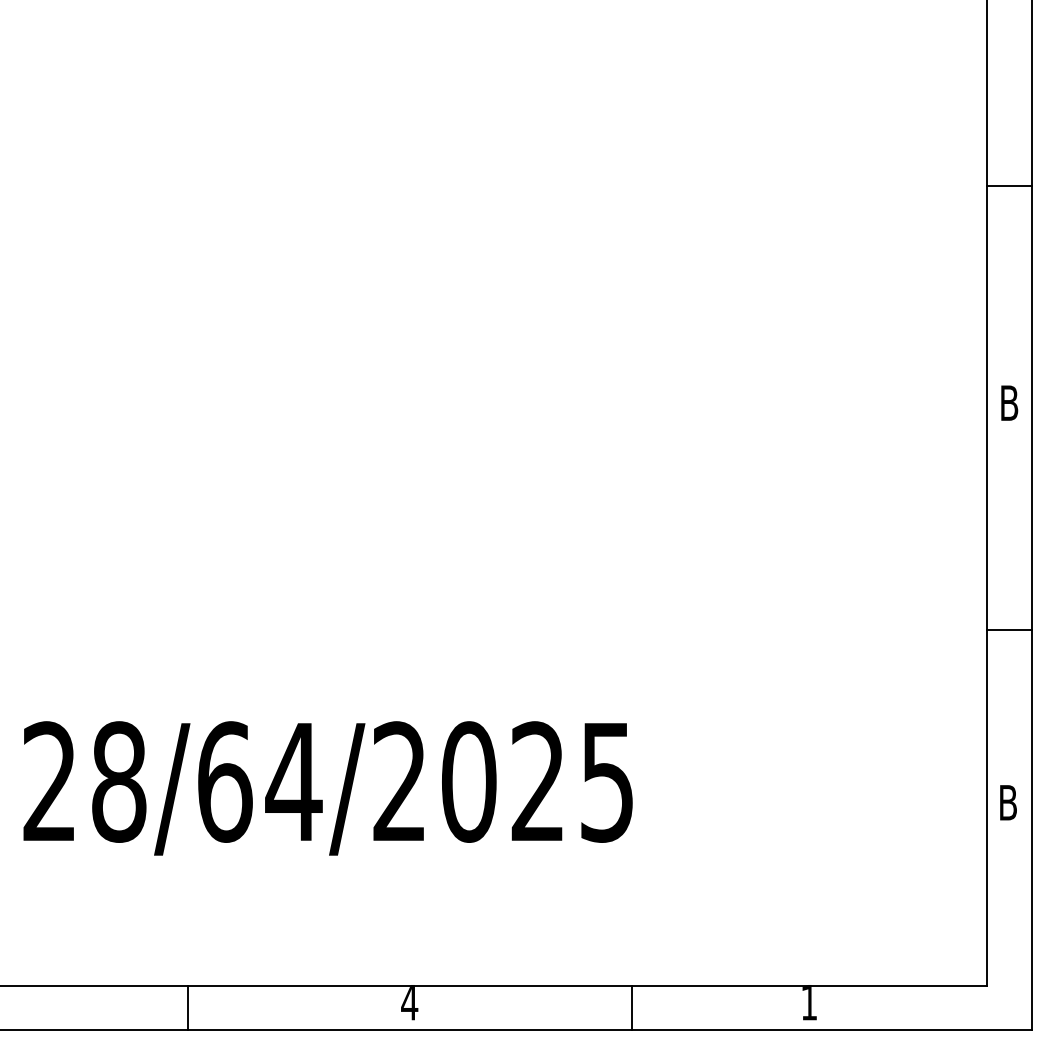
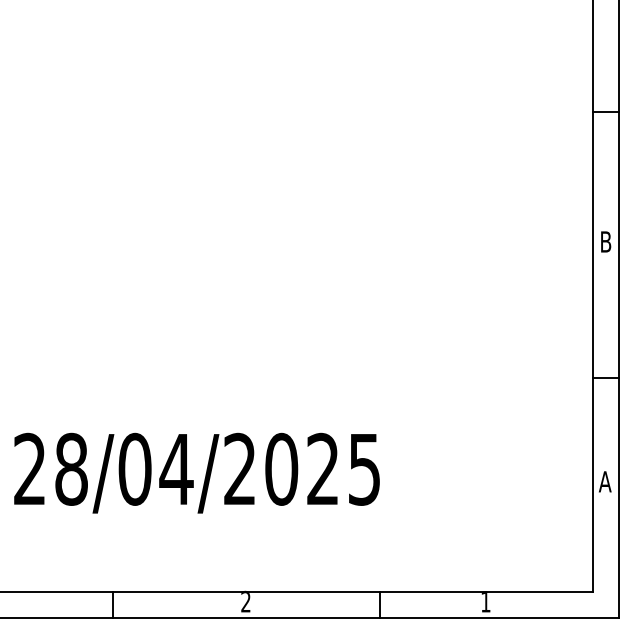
text: (223, 780) -> (134, 468), 28/64/2025 -> 28/04/2025
text: (1006, 802) -> (604, 481), B -> A
text: (408, 1002) -> (245, 601), 4 -> 2

